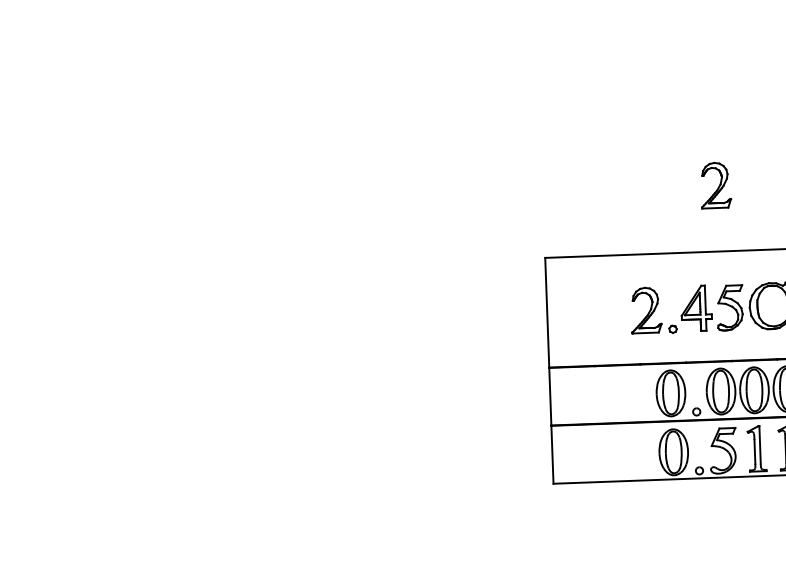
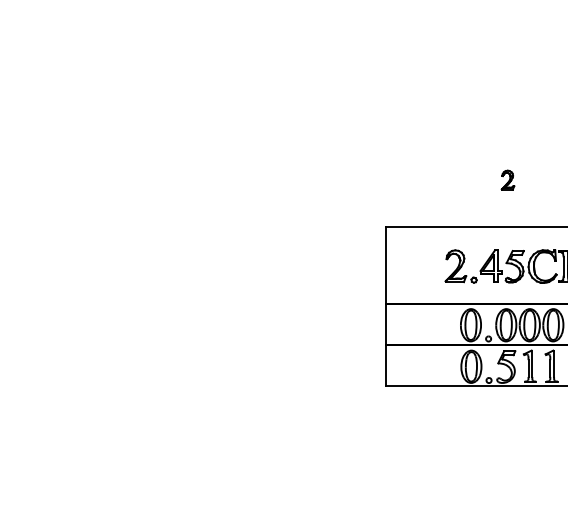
part: (715, 185) -> (507, 180), size x0.6

